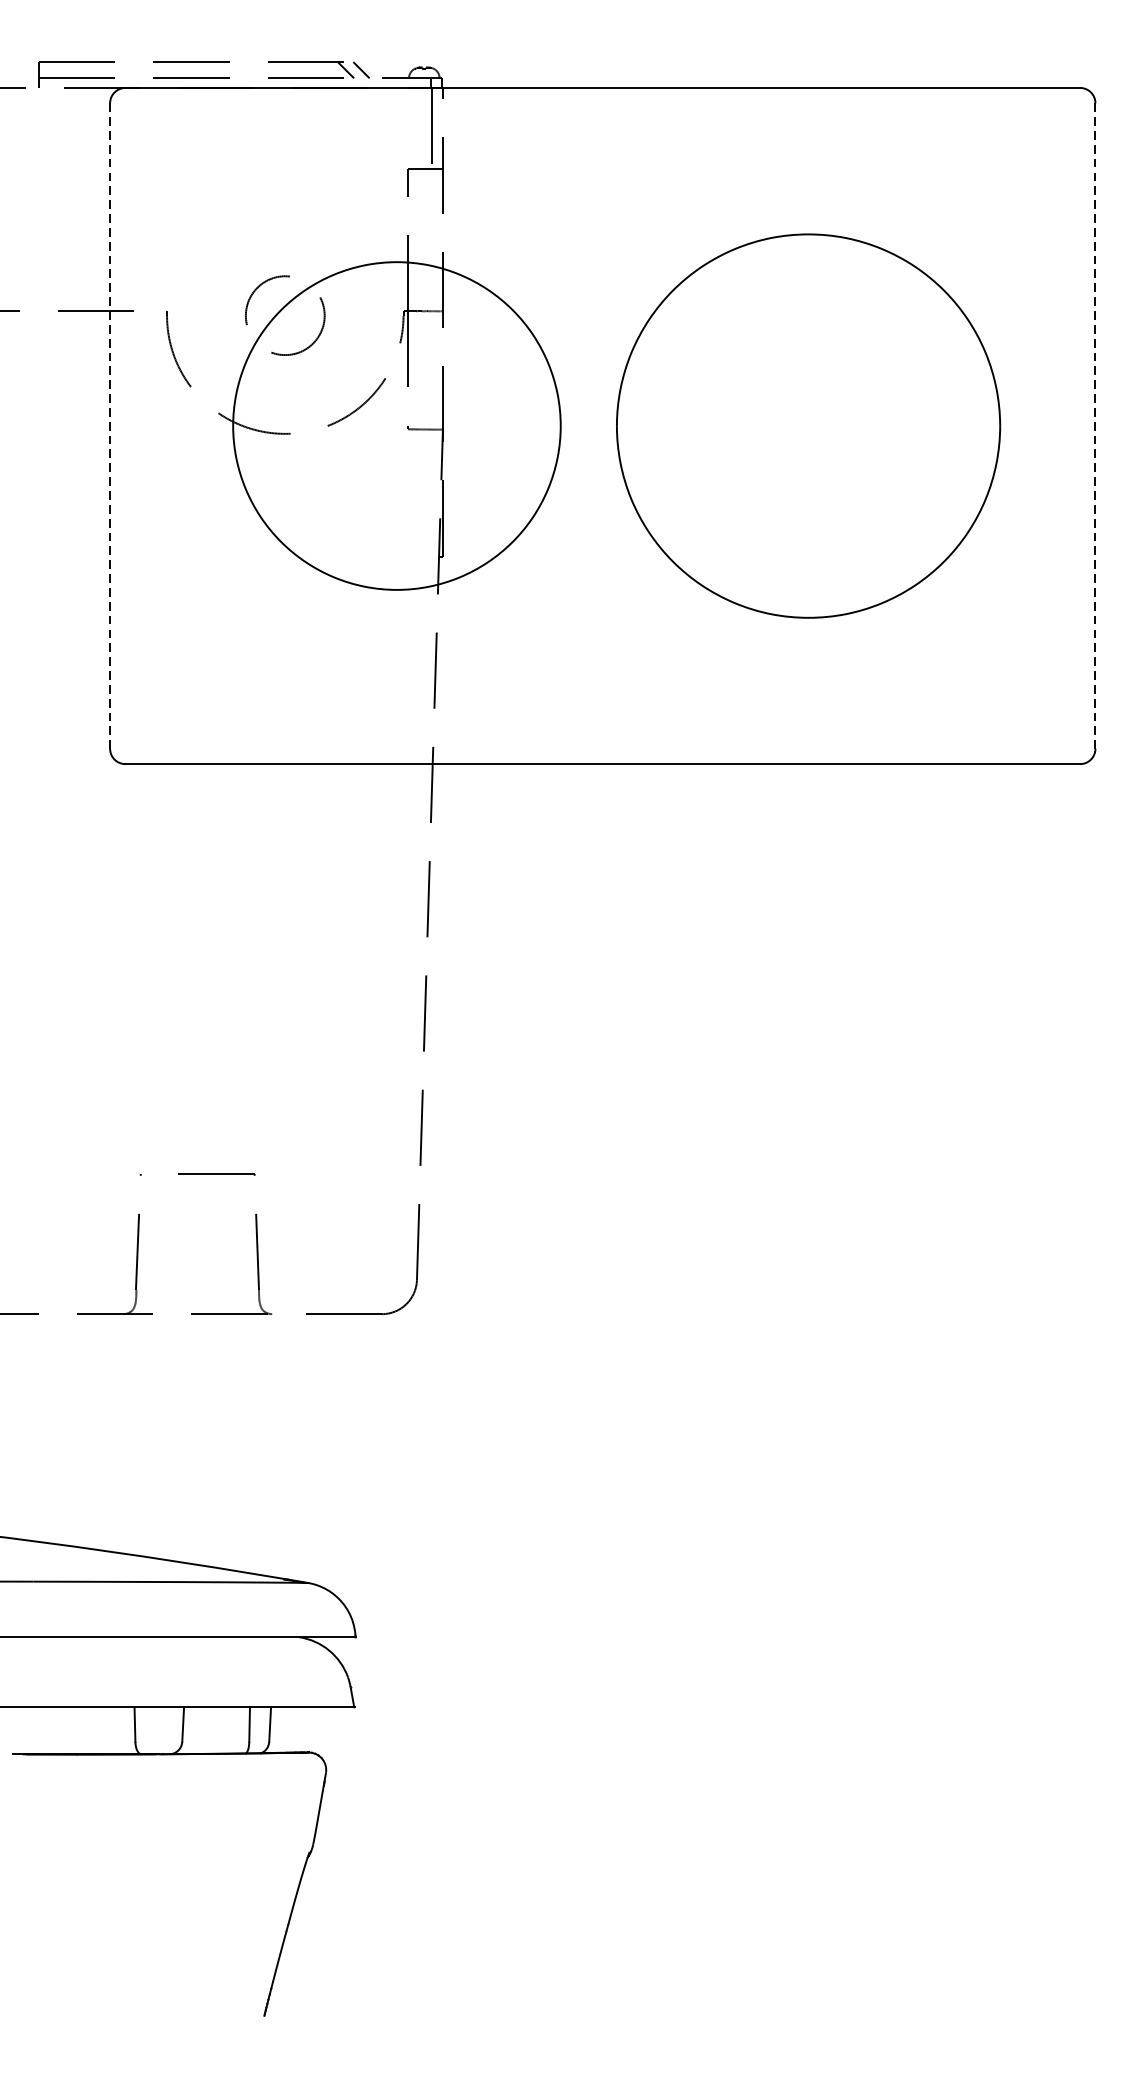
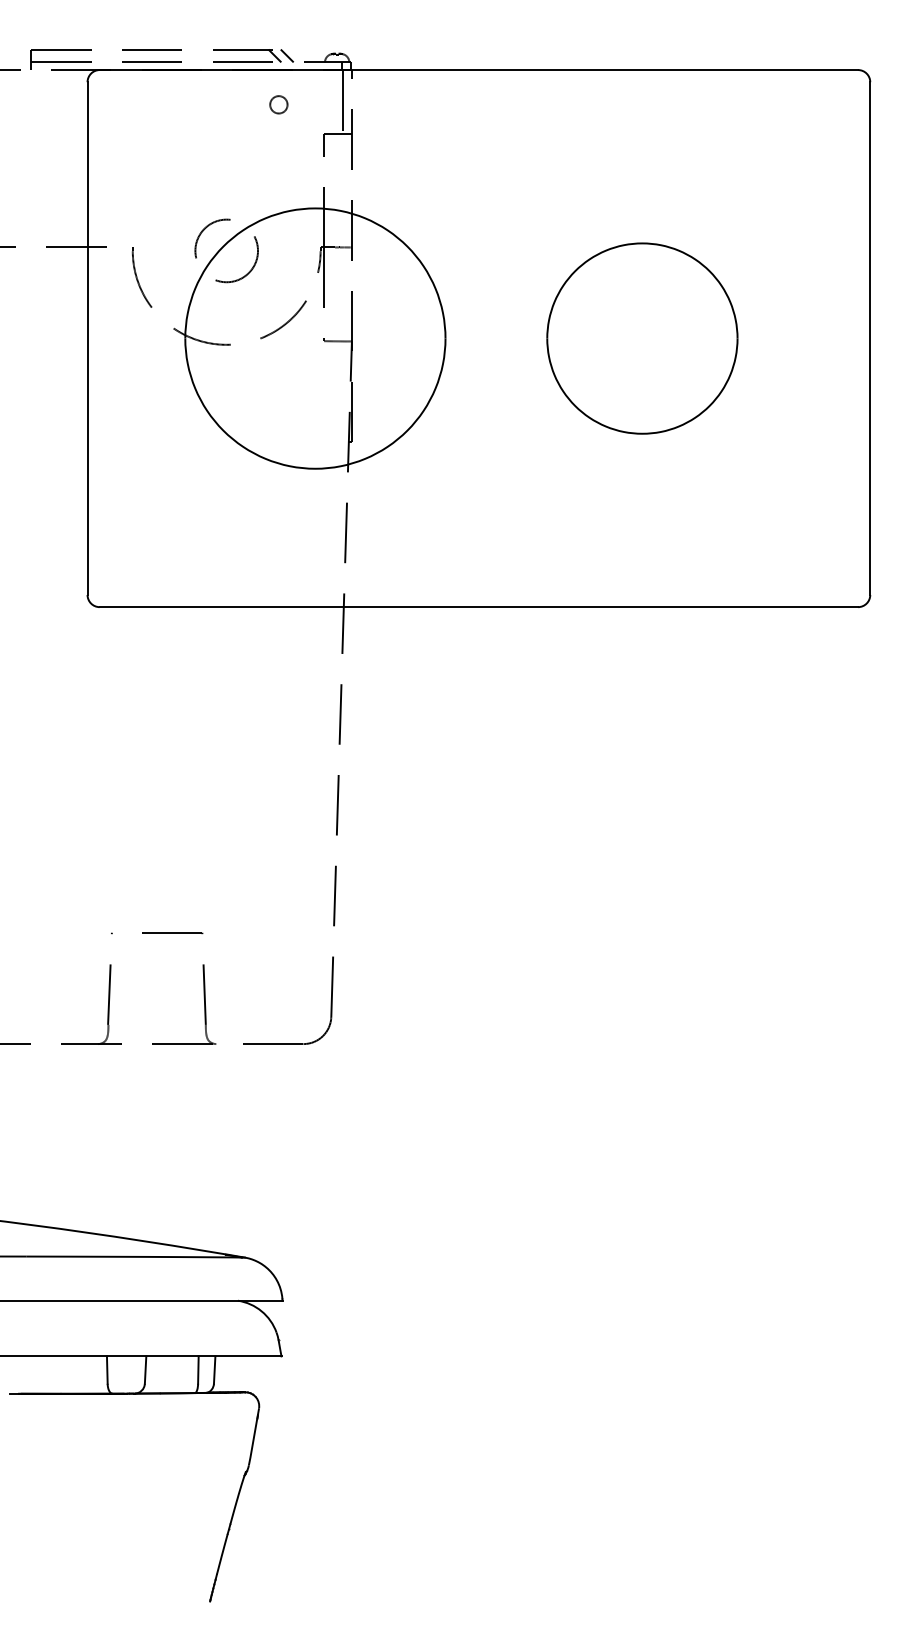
circle: (350, 131) -> (278, 104), added
part: (808, 425) -> (642, 338), size x0.62
line: (110, 427) -> (87, 339), dashed -> solid
line: (1095, 427) -> (870, 339), dashed -> solid

